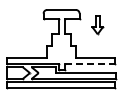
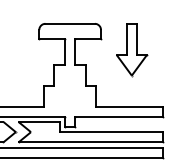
part: (97, 25) -> (131, 50), size x1.67
line: (90, 64) -> (119, 117), dashed -> solid

